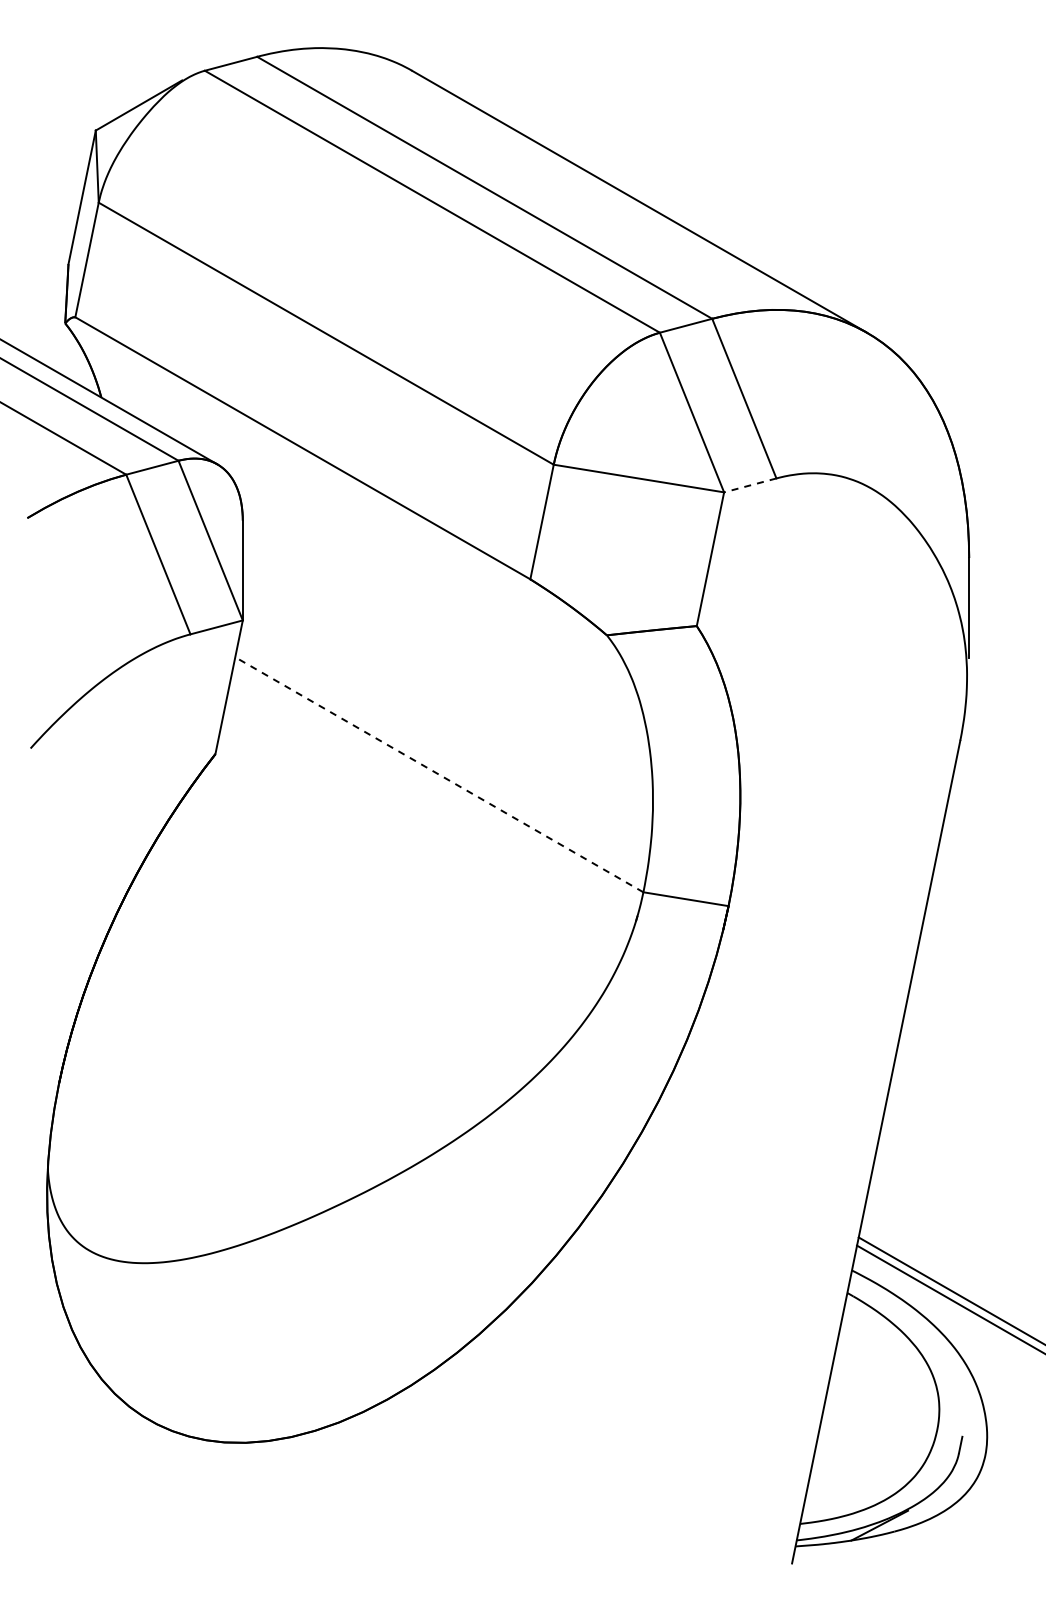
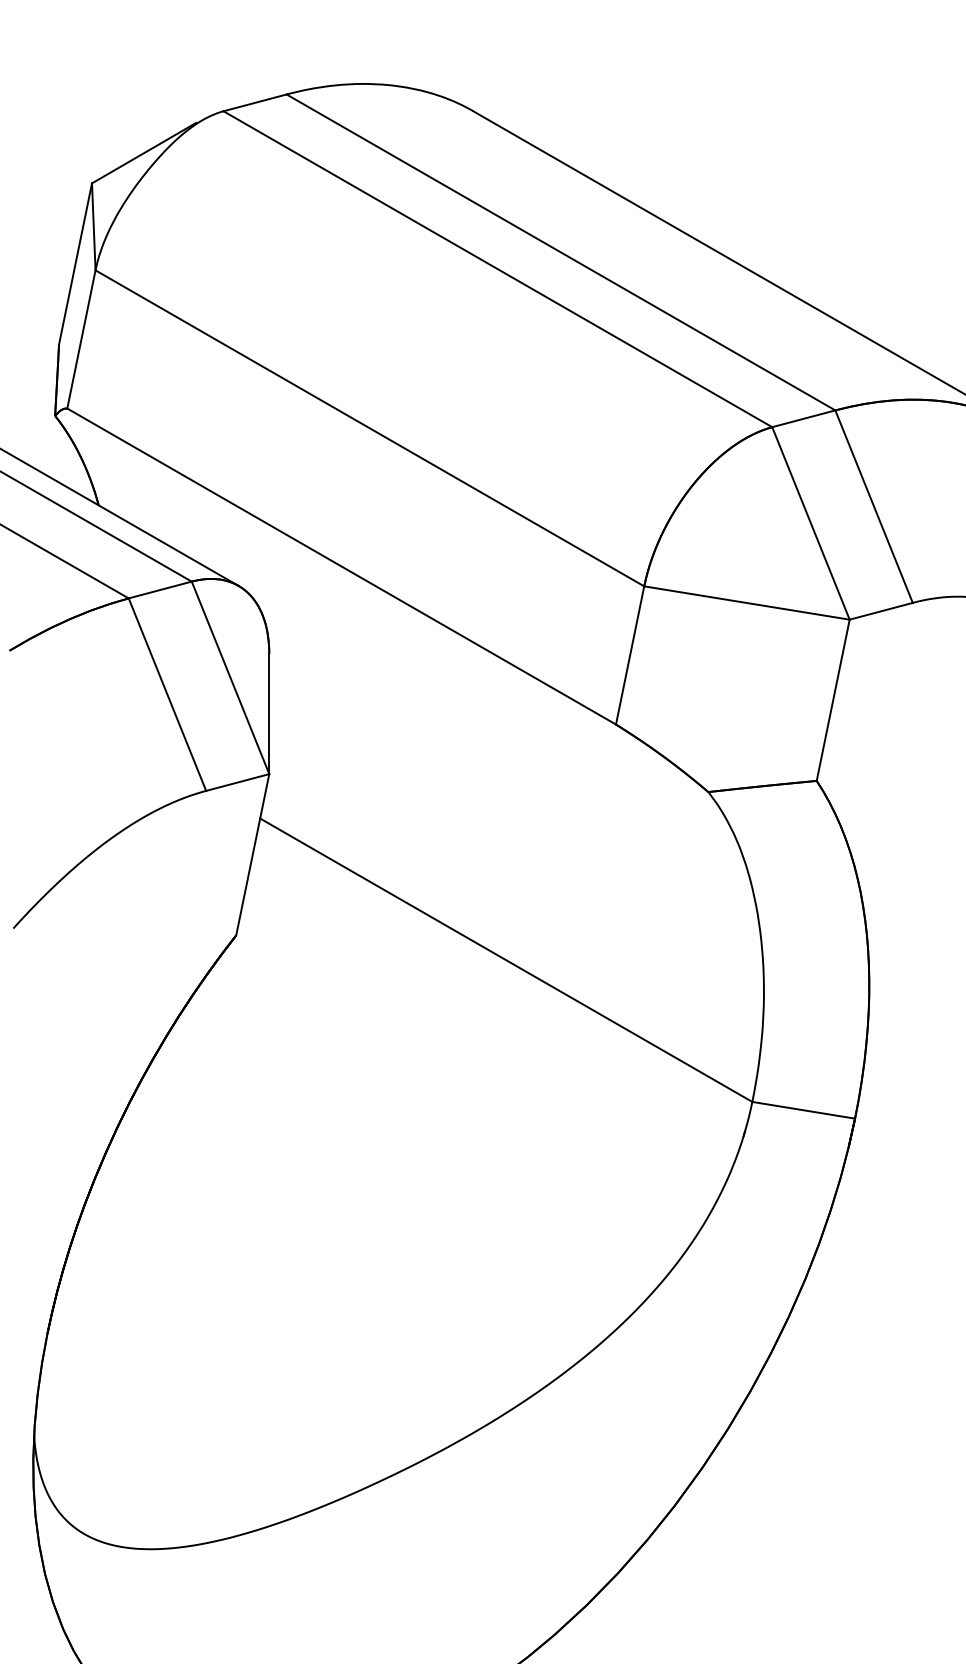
line: (749, 485) -> (880, 611), dashed -> solid
line: (438, 774) -> (505, 959), dashed -> solid

